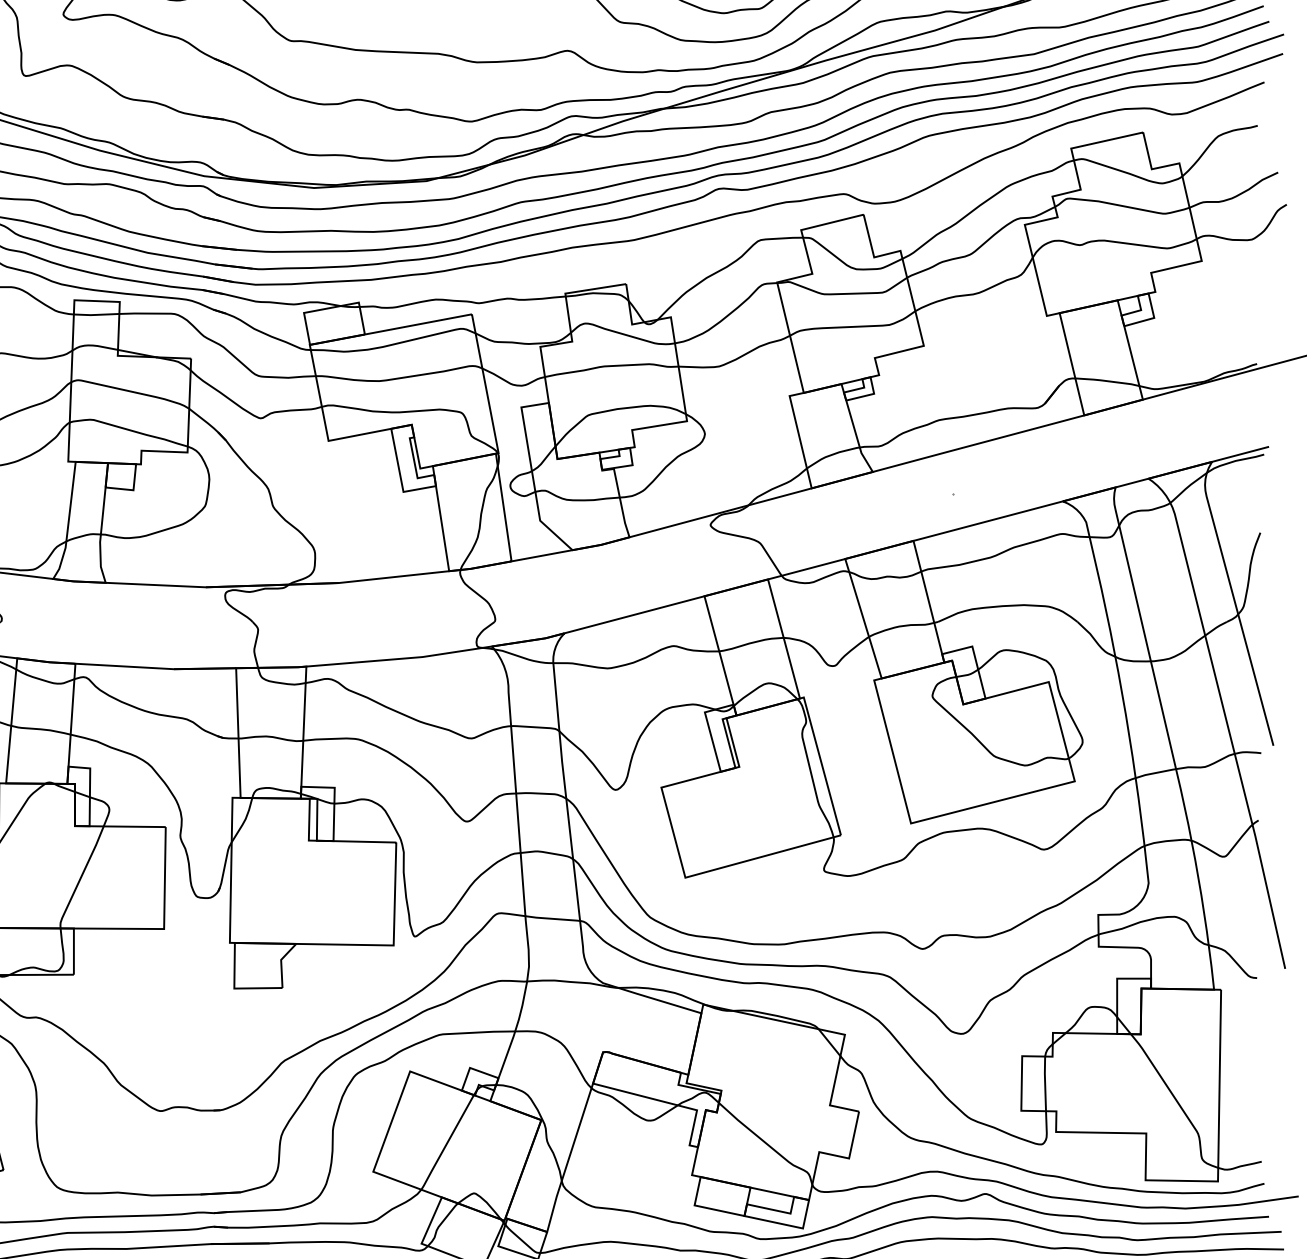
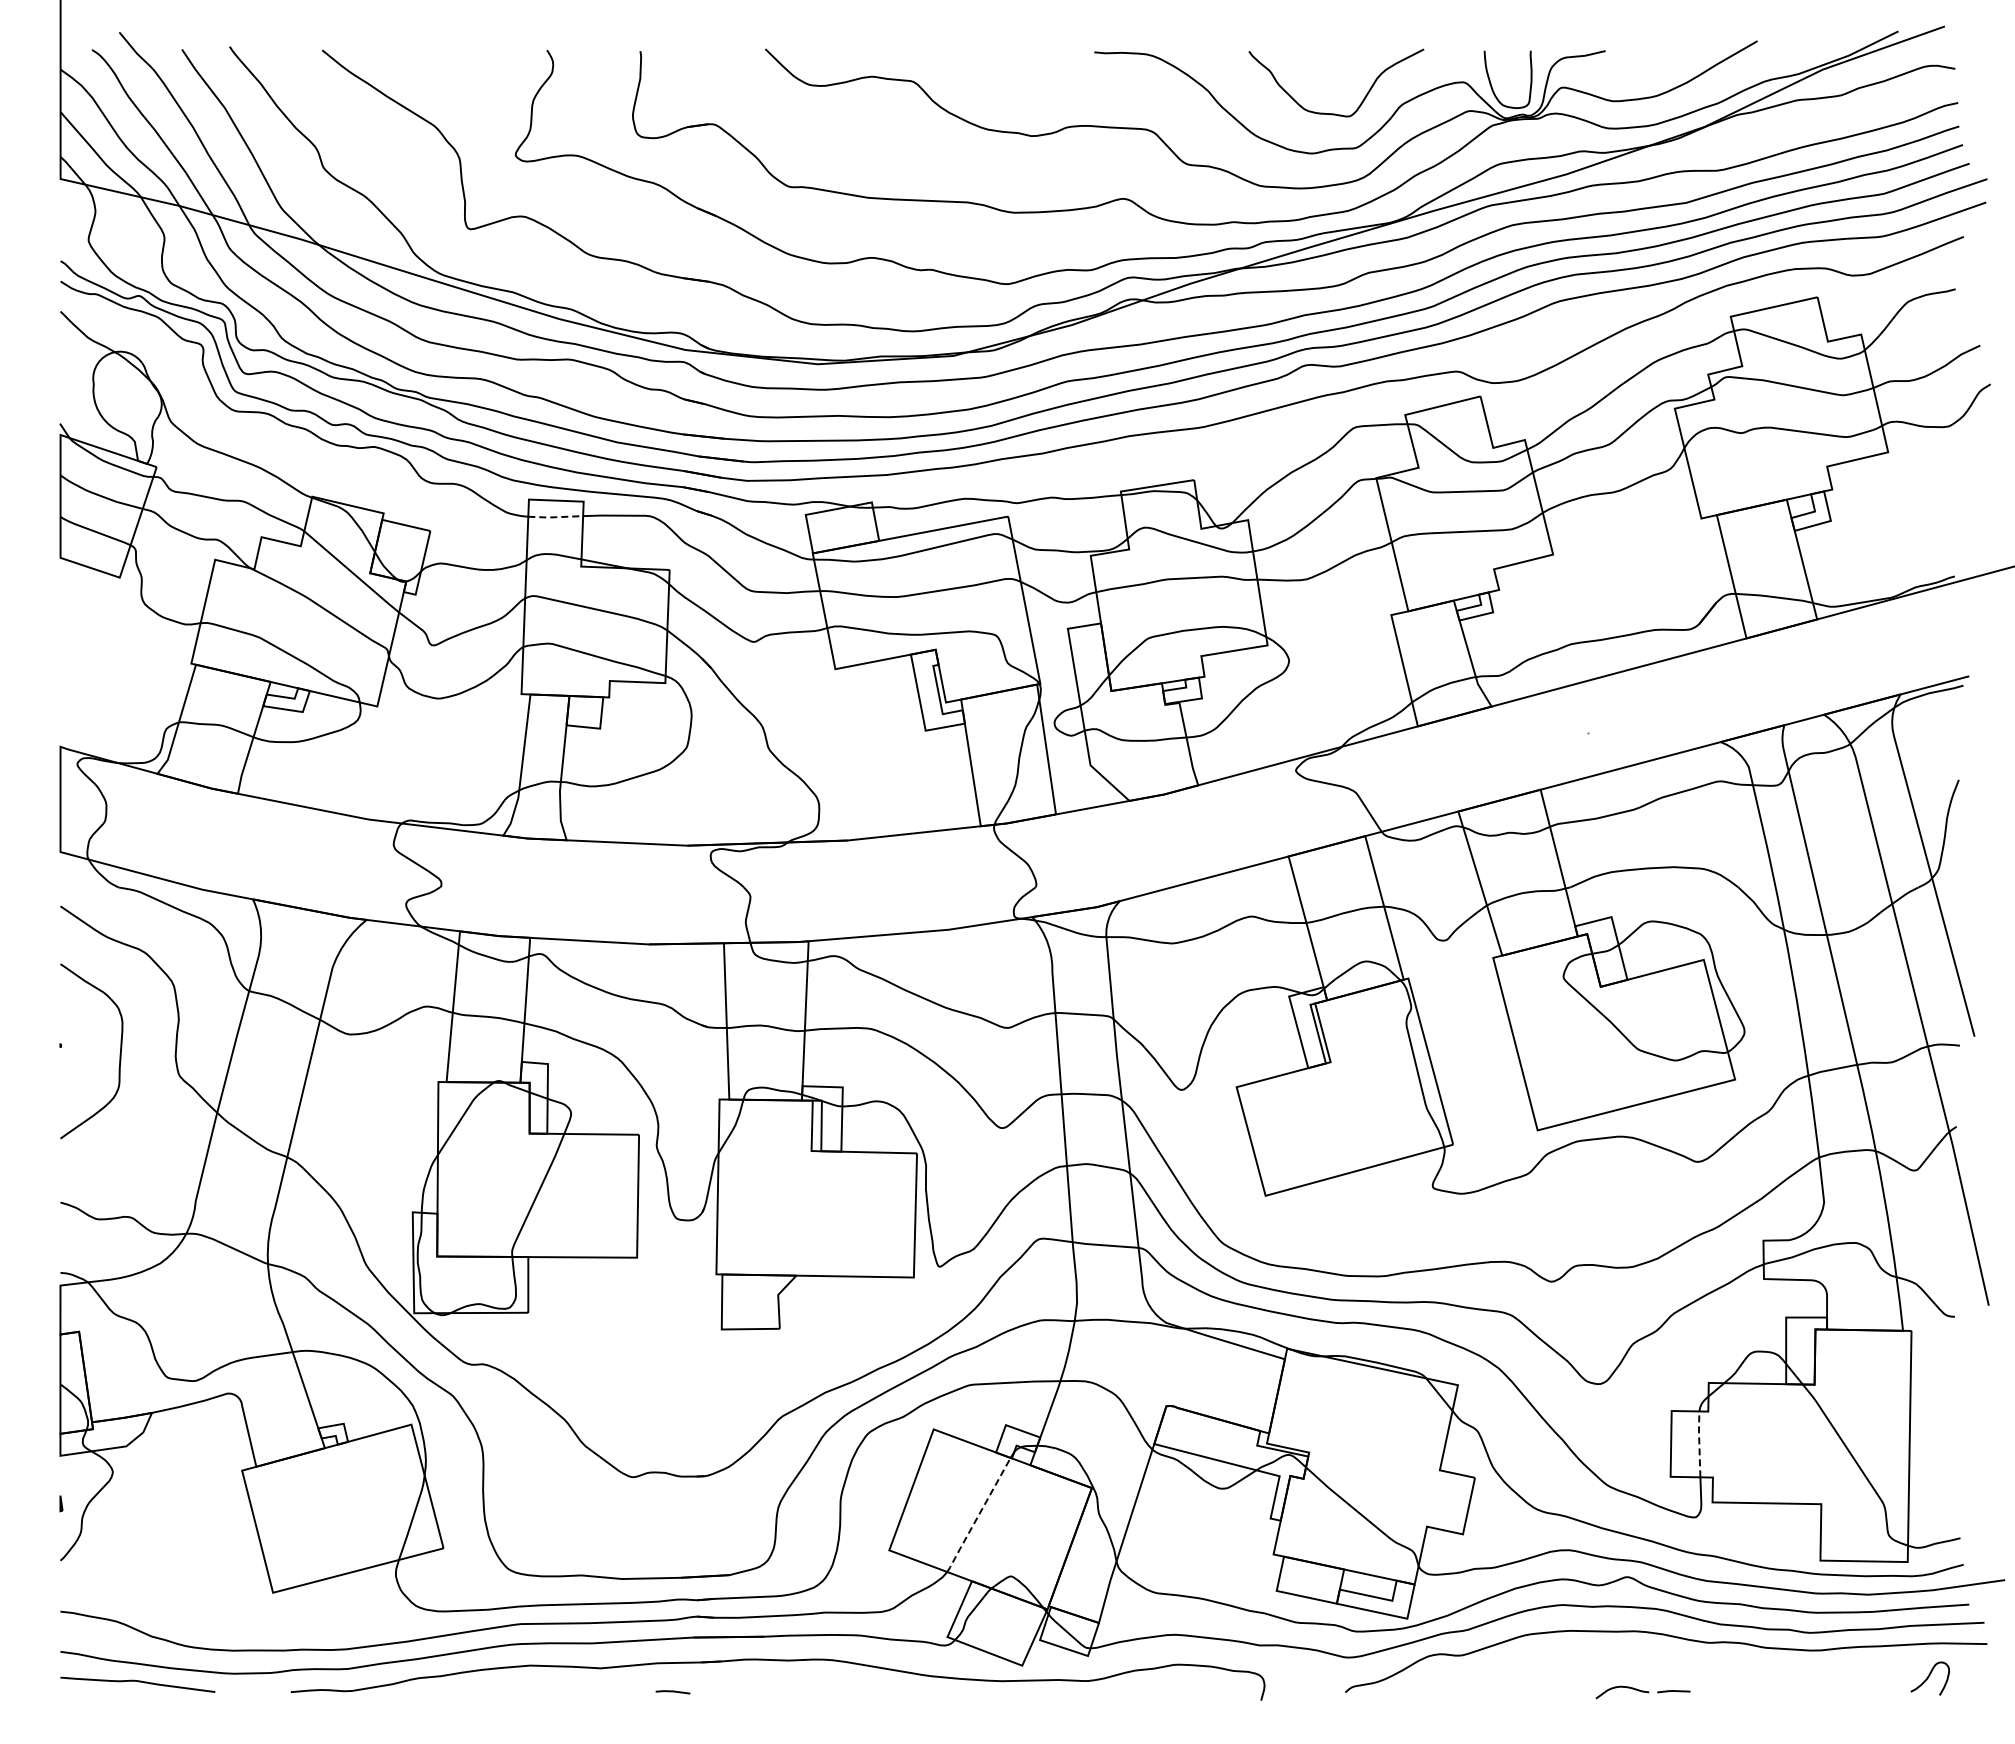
line: (96, 315) -> (555, 517), solid -> dashed
line: (1045, 1083) -> (1699, 1443), solid -> dashed
line: (447, 1143) -> (978, 1516), solid -> dashed

